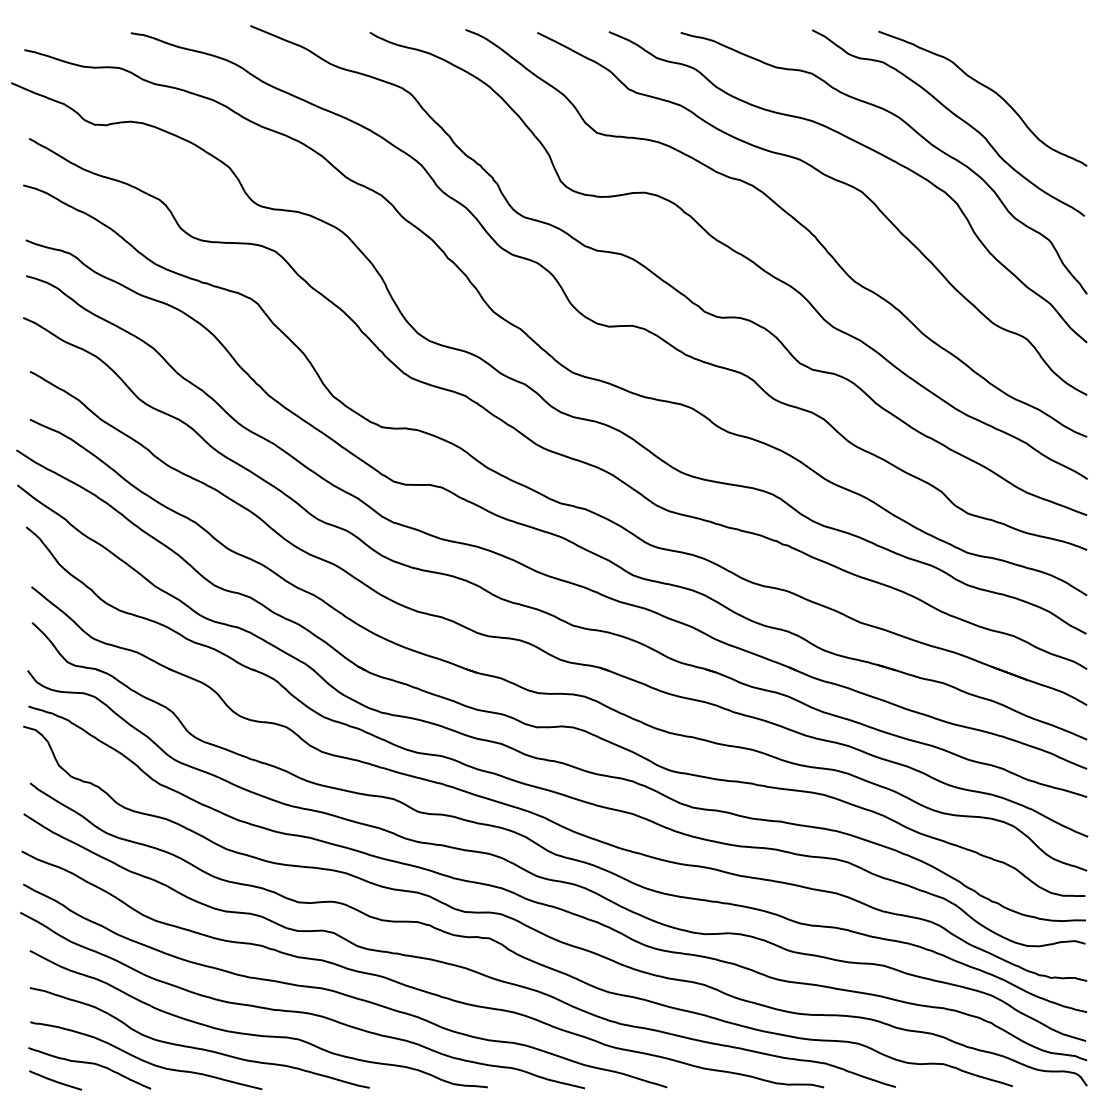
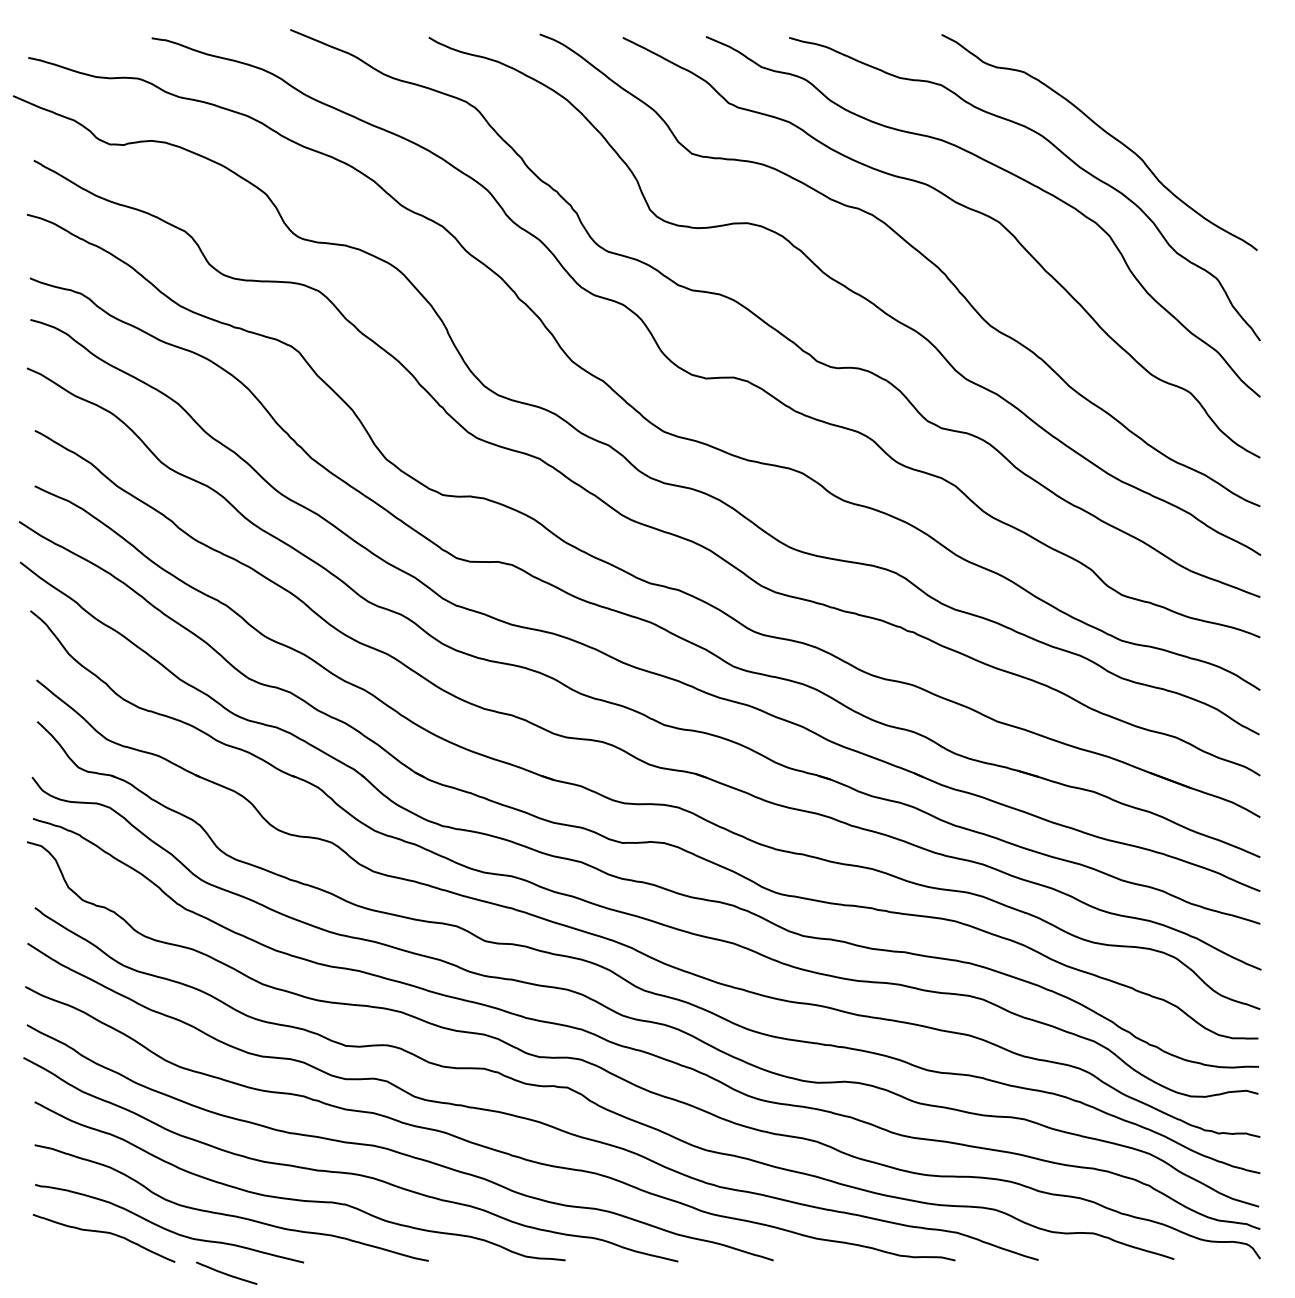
curve: (988, 89) -> (1145, 103), removed
line: (55, 1080) -> (226, 1273), moved

